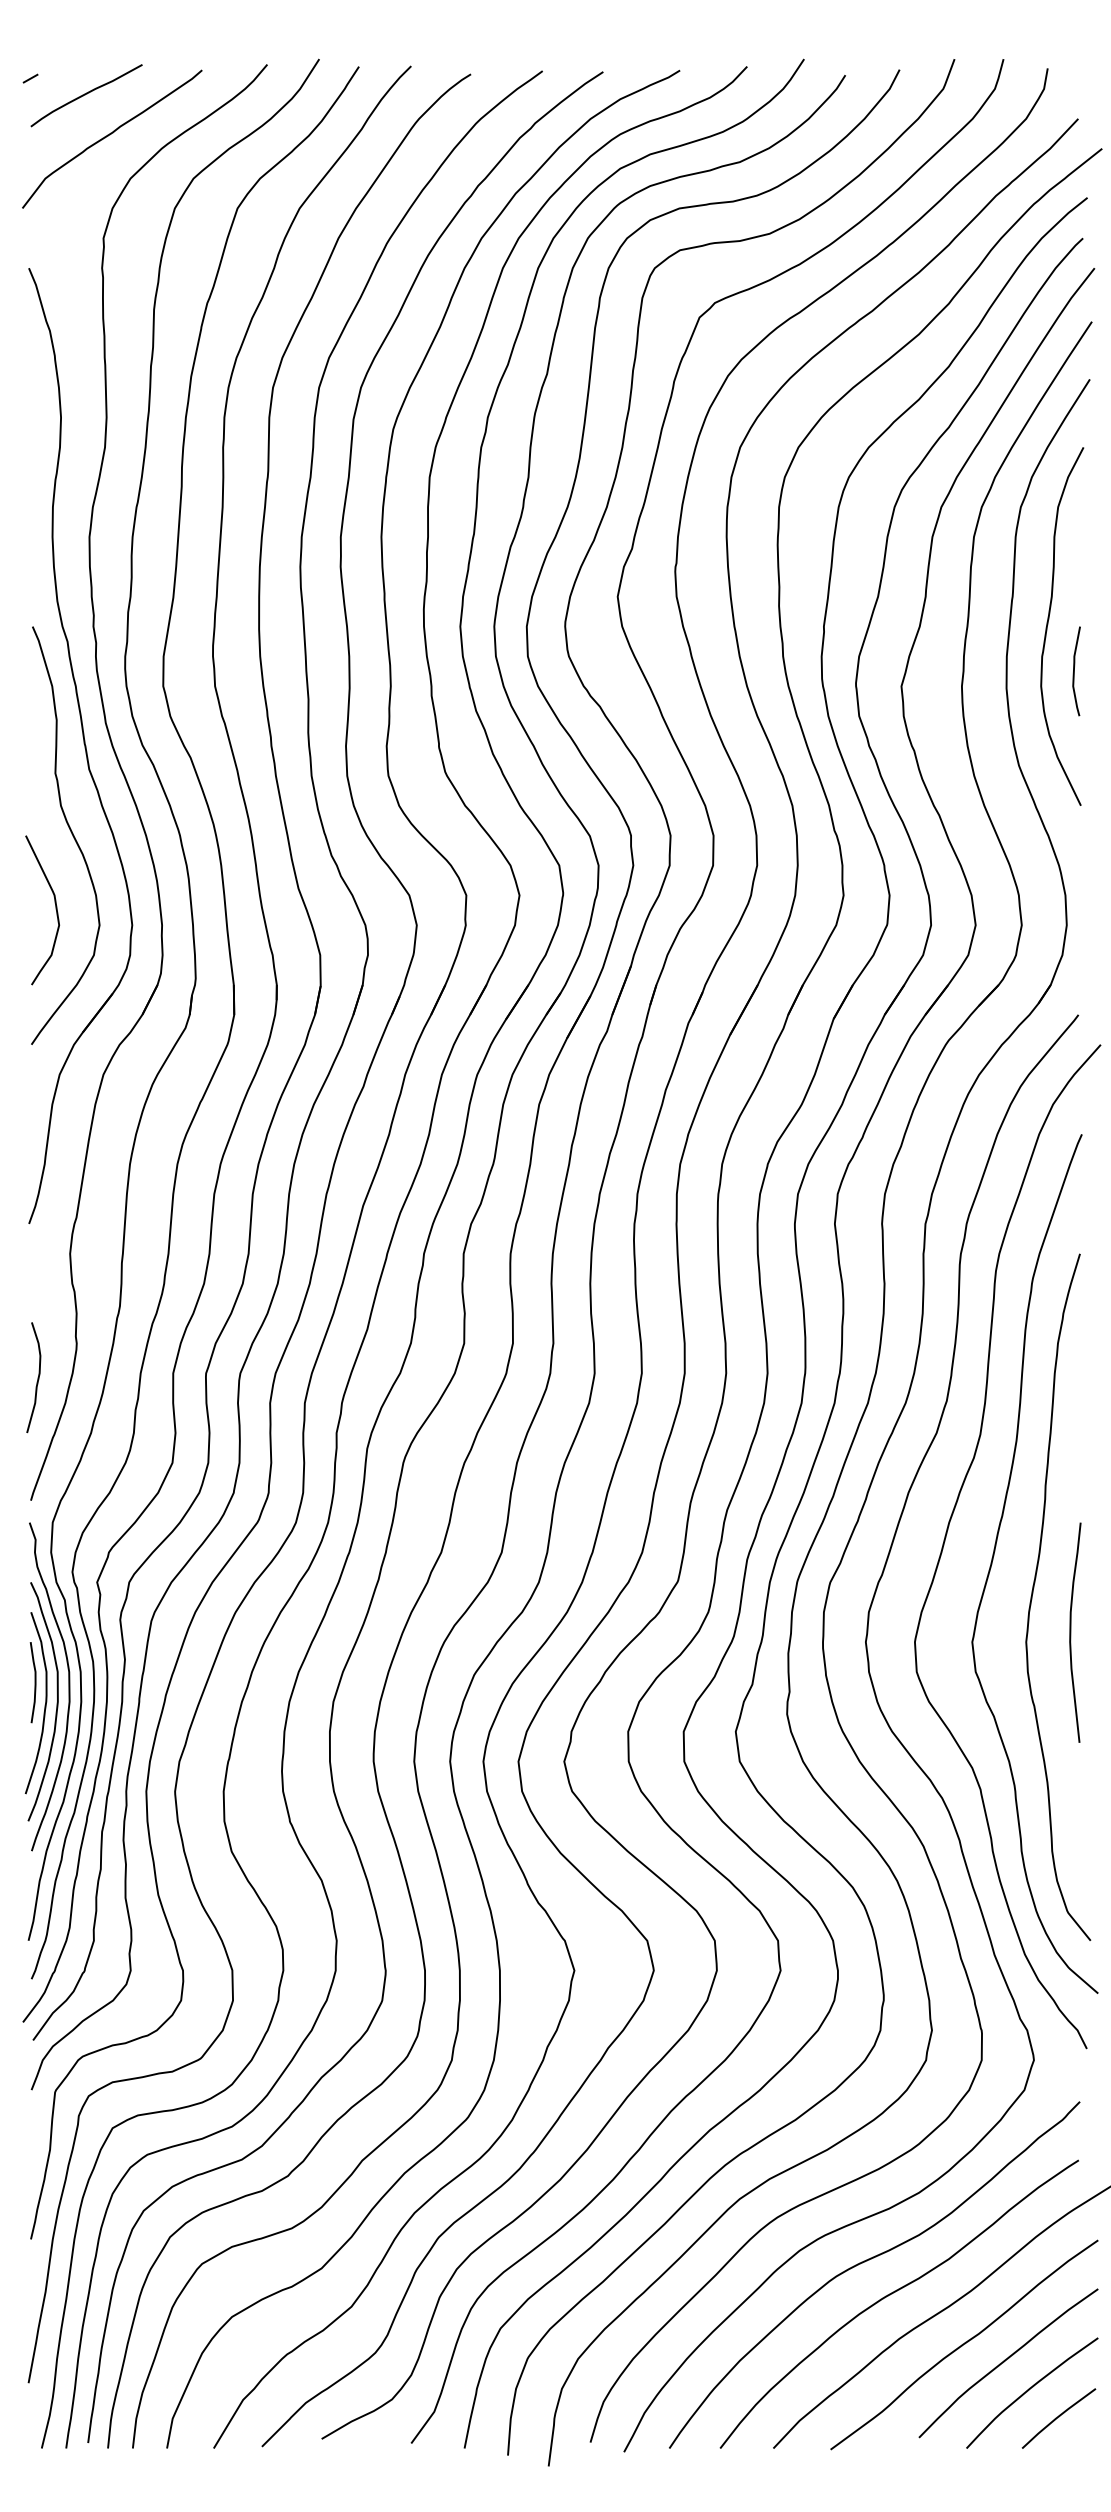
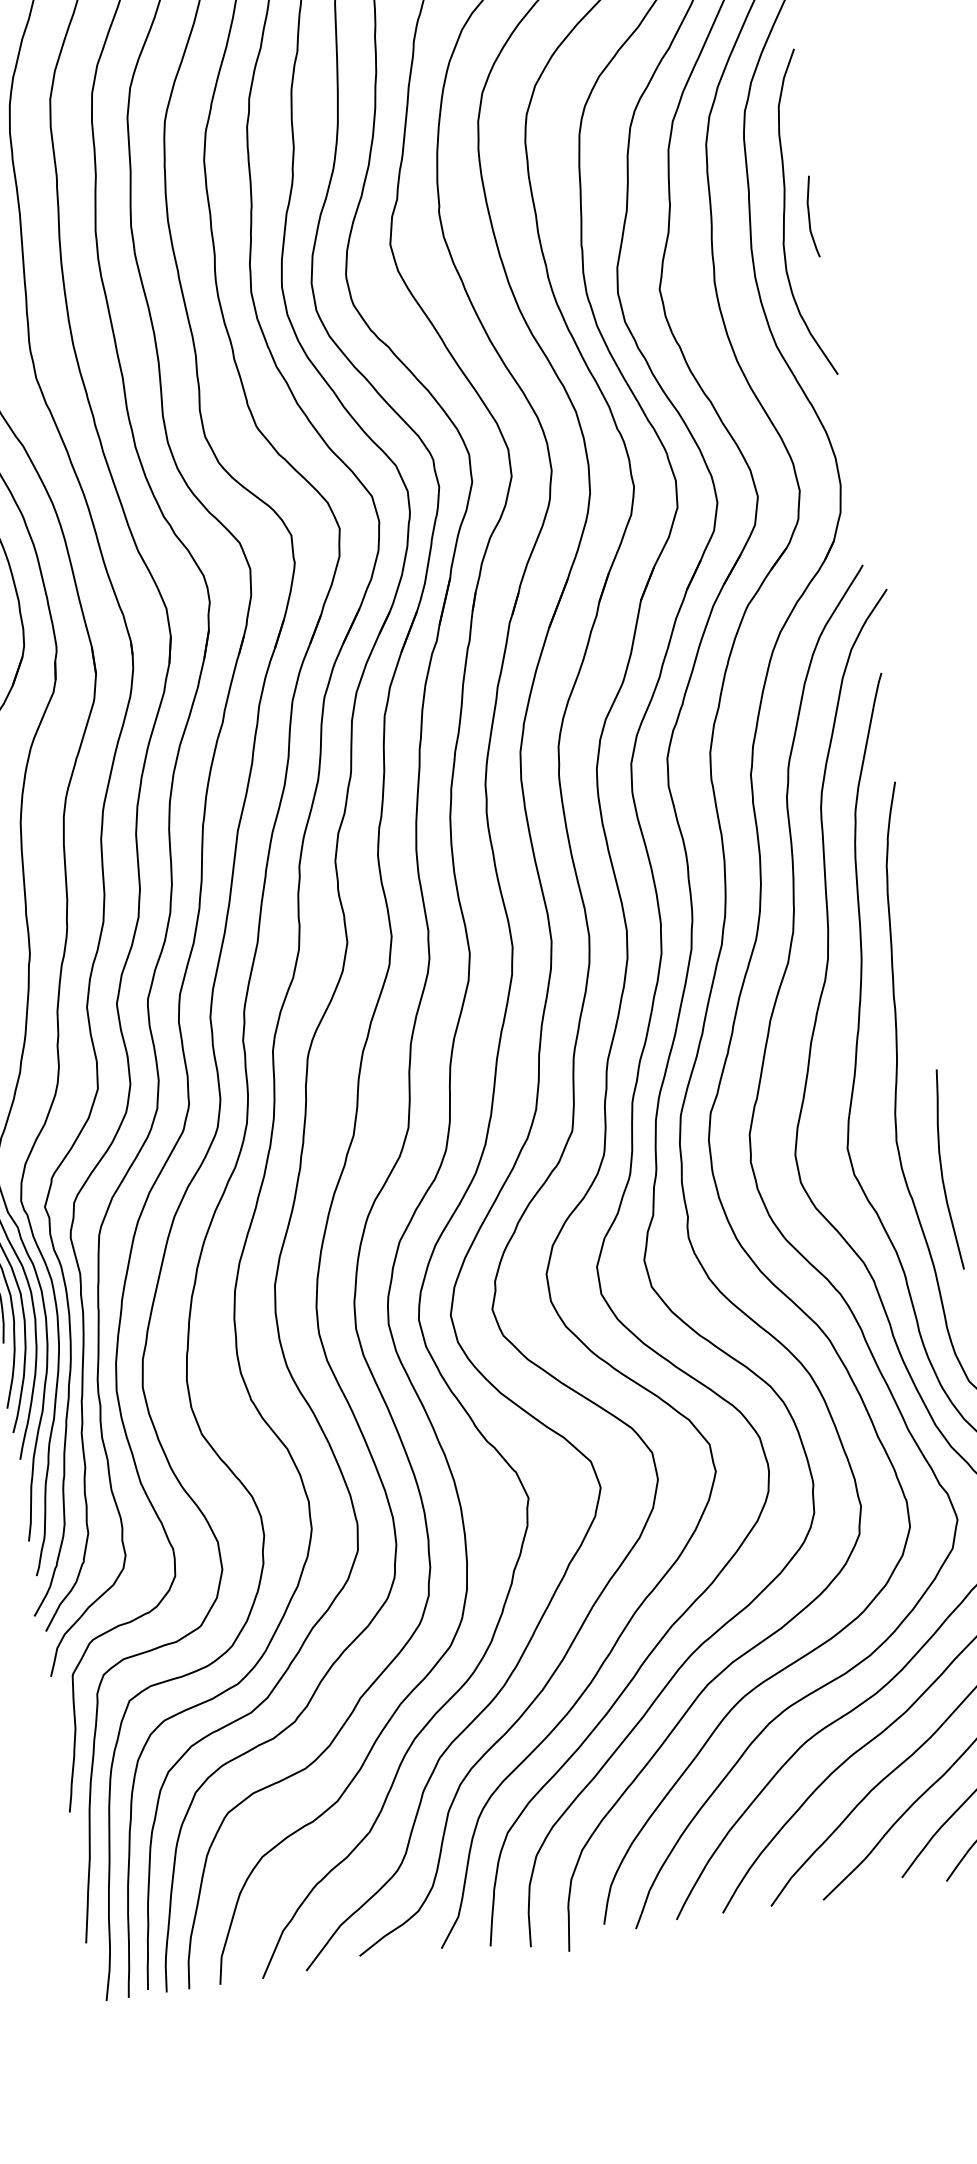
curve: (1074, 671) -> (809, 217), moved
curve: (1071, 1632) -> (942, 1170), moved

